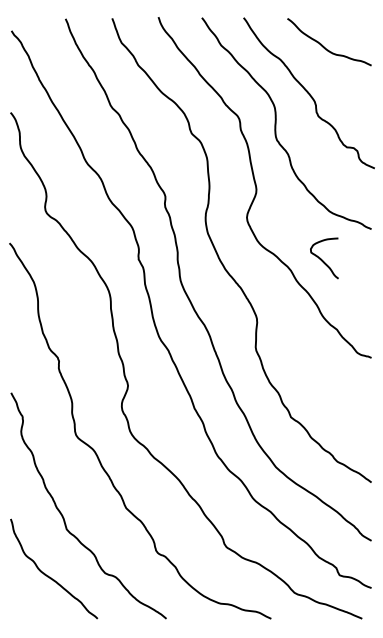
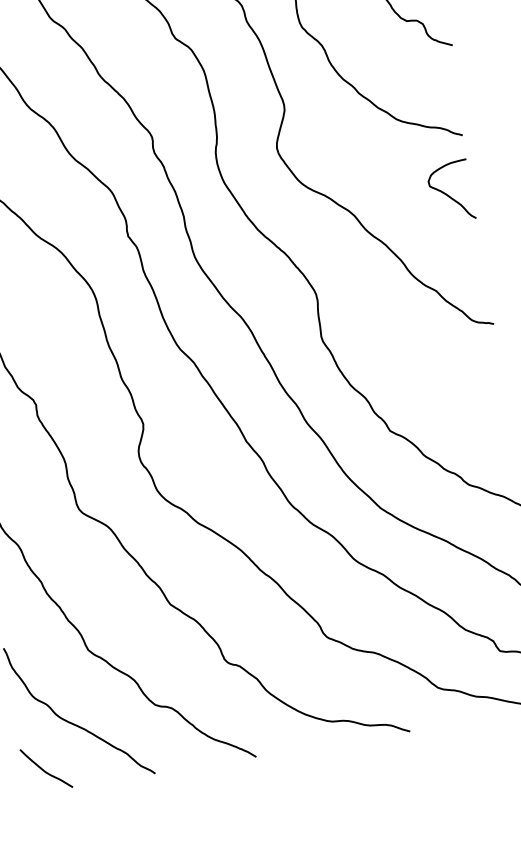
curve: (322, 259) -> (448, 193), moved
curve: (24, 603) -> (44, 769), added

